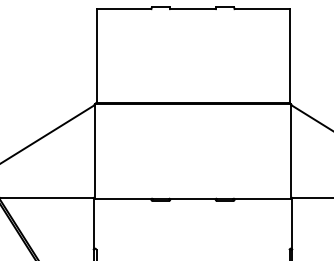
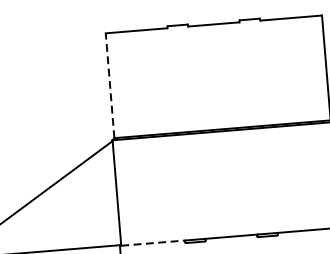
line: (96, 55) -> (110, 85), solid -> dashed
line: (123, 198) -> (153, 243), solid -> dashed

